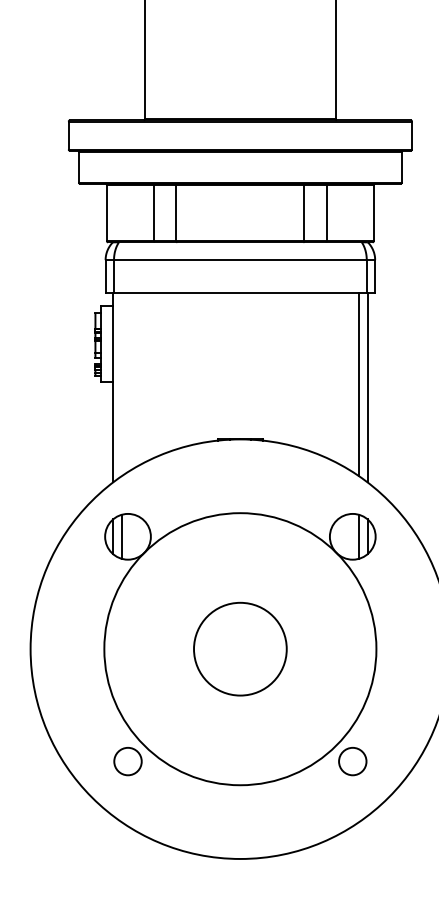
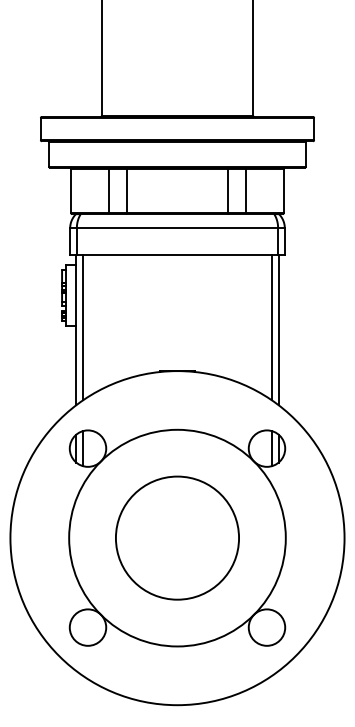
line: (122, 384) -> (83, 327), added
circle: (240, 648) -> (177, 537), size x1.67
circle: (127, 761) -> (87, 627), size x1.67
circle: (352, 761) -> (266, 627), size x1.67

